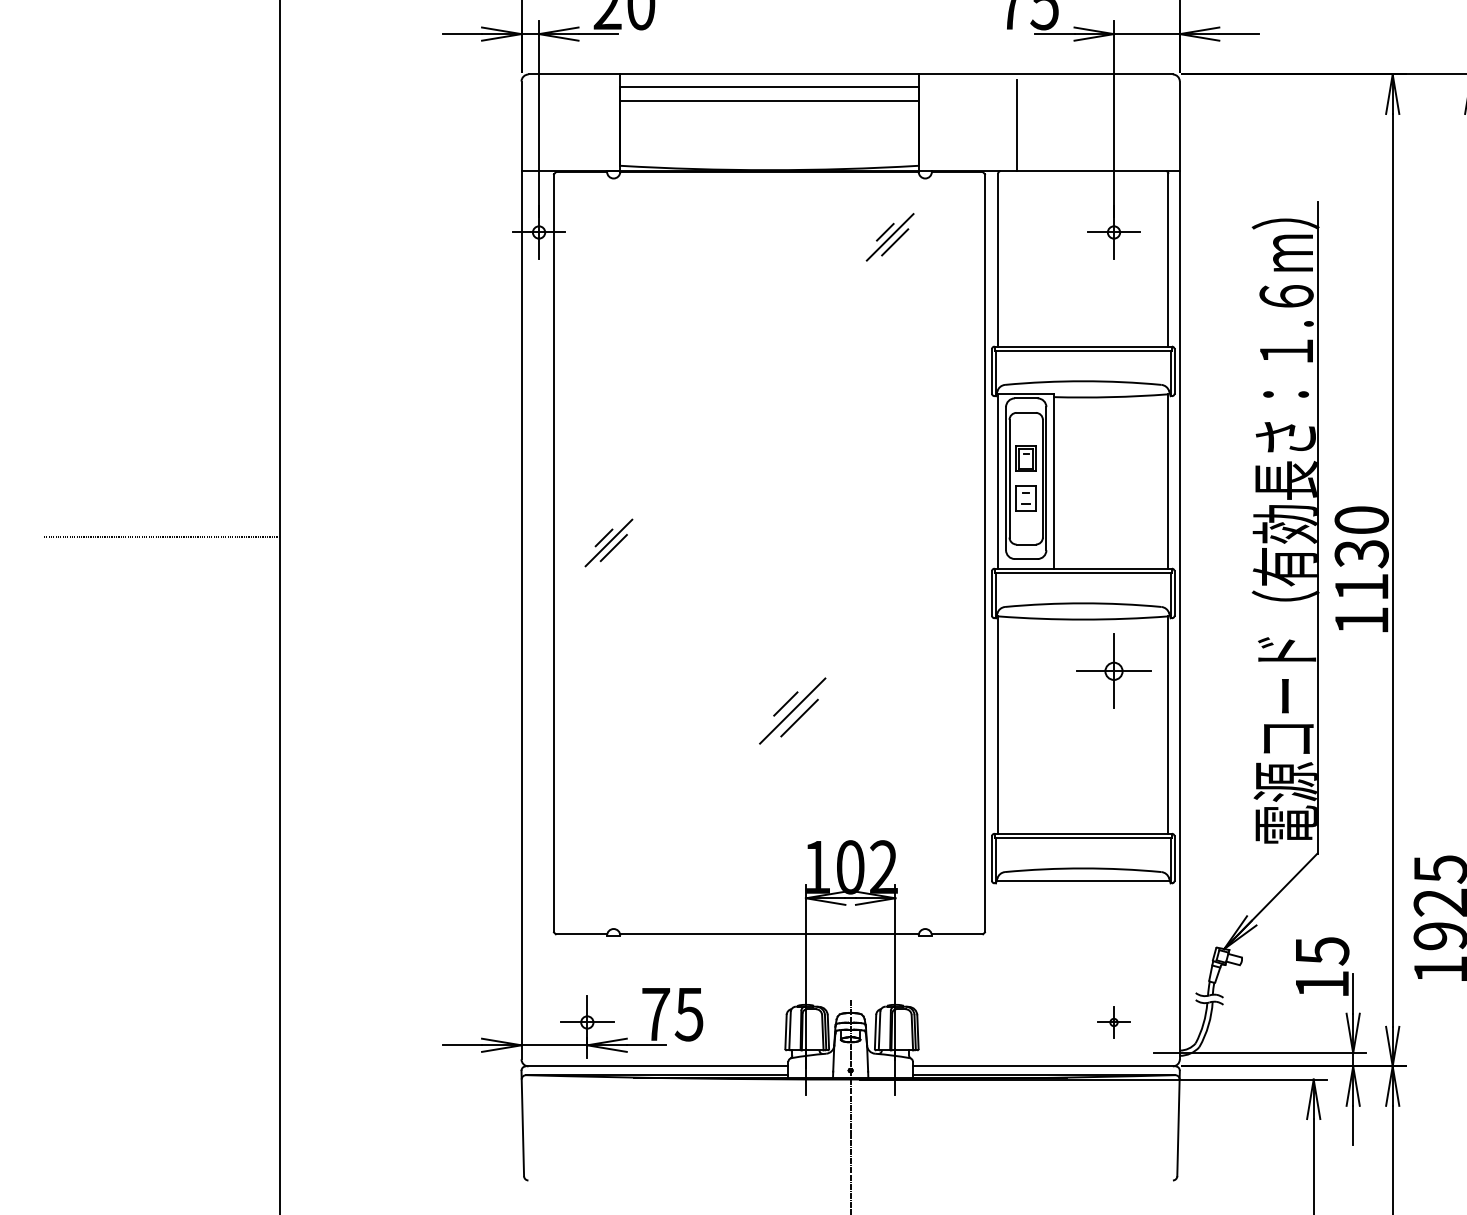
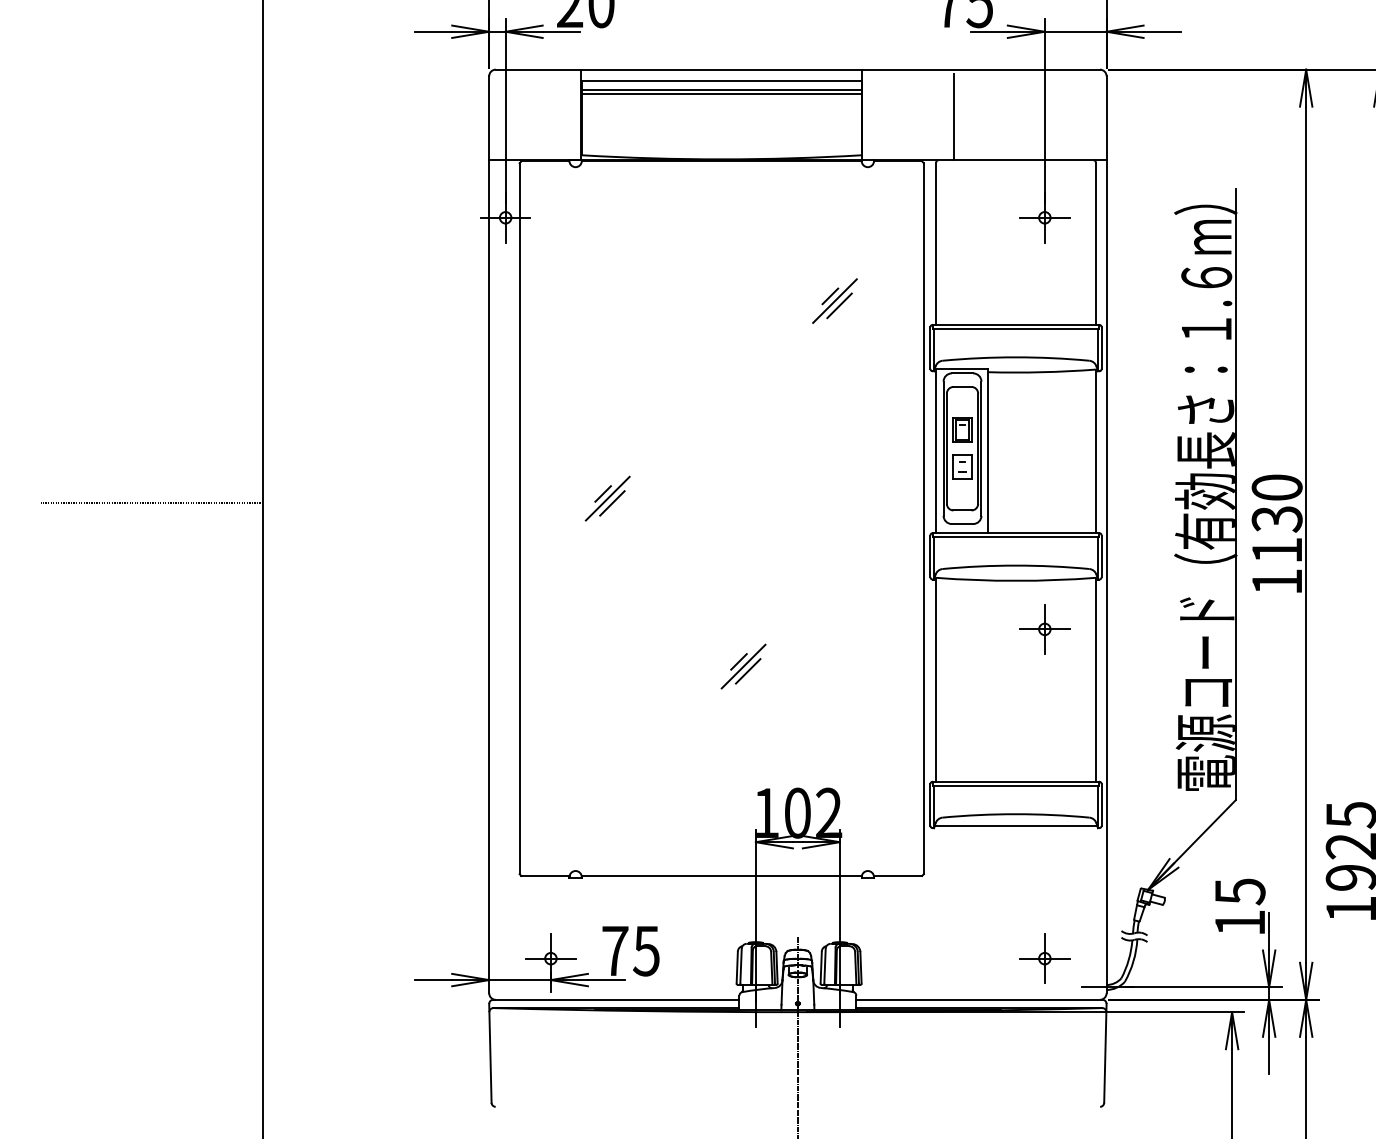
line: (769, 96) -> (721, 90), added
part: (889, 237) -> (834, 301), moved
part: (608, 542) -> (607, 498), moved
part: (1113, 671) -> (1044, 629), size x0.71
part: (792, 710) -> (743, 666), size x0.71
part: (1113, 1022) -> (1044, 958), size x1.67

